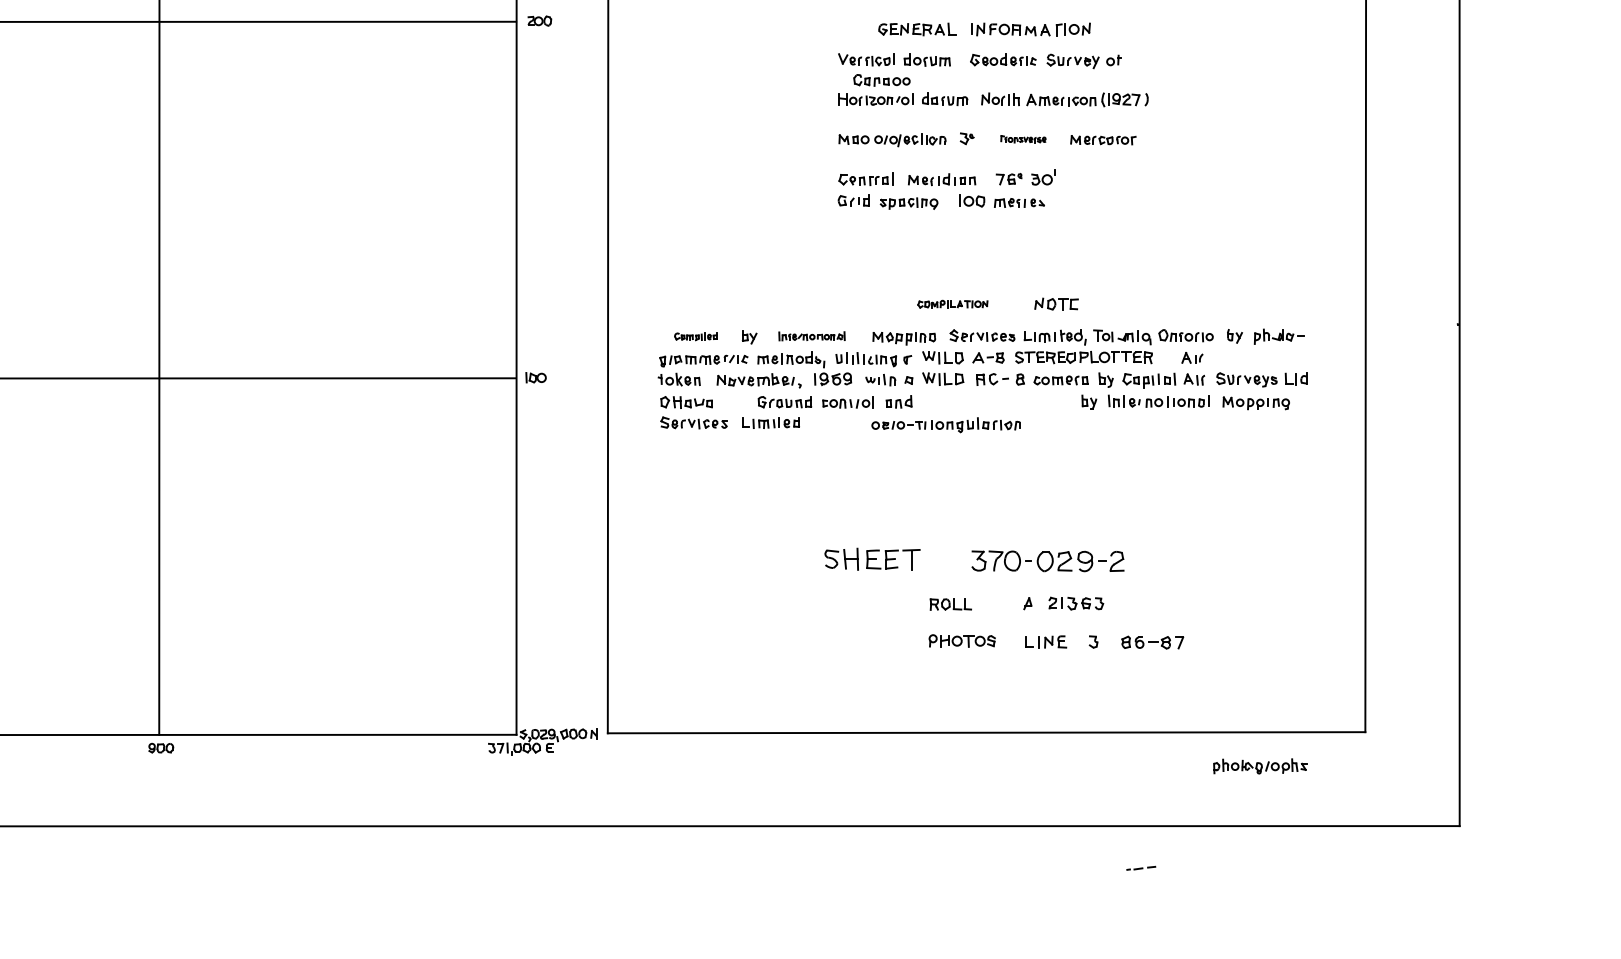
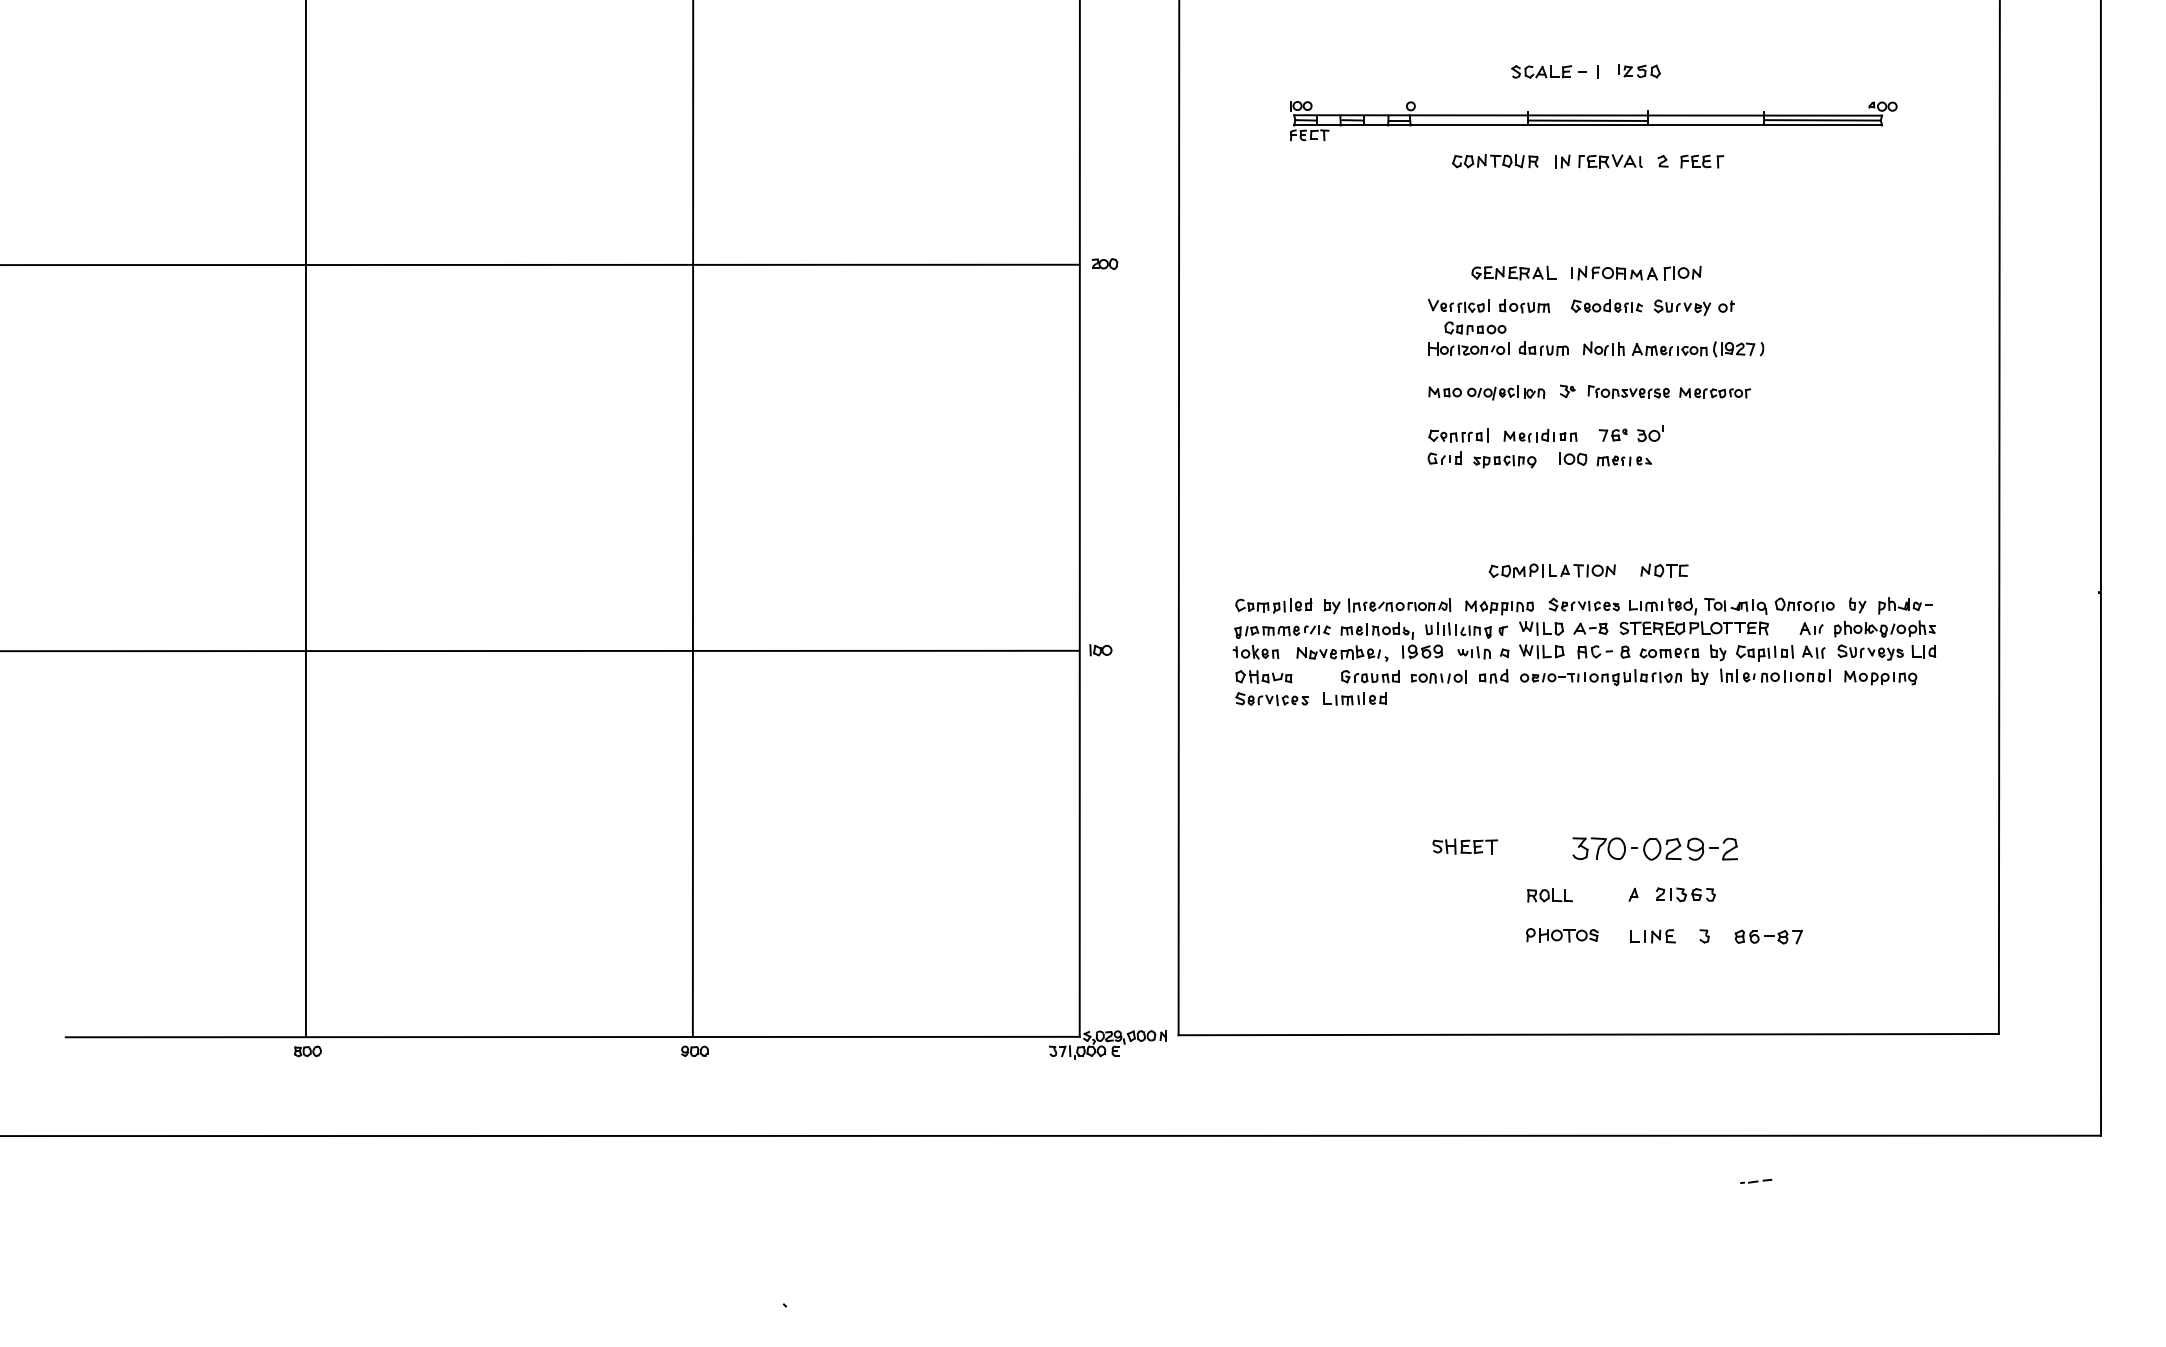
part: (1023, 138) -> (1628, 391), size x1.67
part: (952, 304) -> (1551, 570), size x1.67
part: (695, 336) -> (1273, 605), size x1.67
part: (811, 336) -> (1399, 605), size x1.43
part: (945, 425) -> (1600, 677), moved
part: (872, 559) -> (1465, 846), size x0.62
part: (1259, 765) -> (1884, 628), moved

